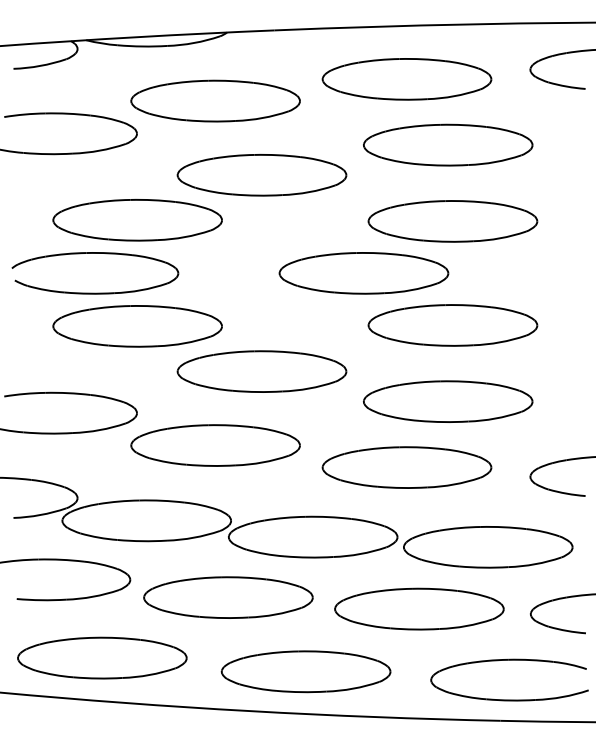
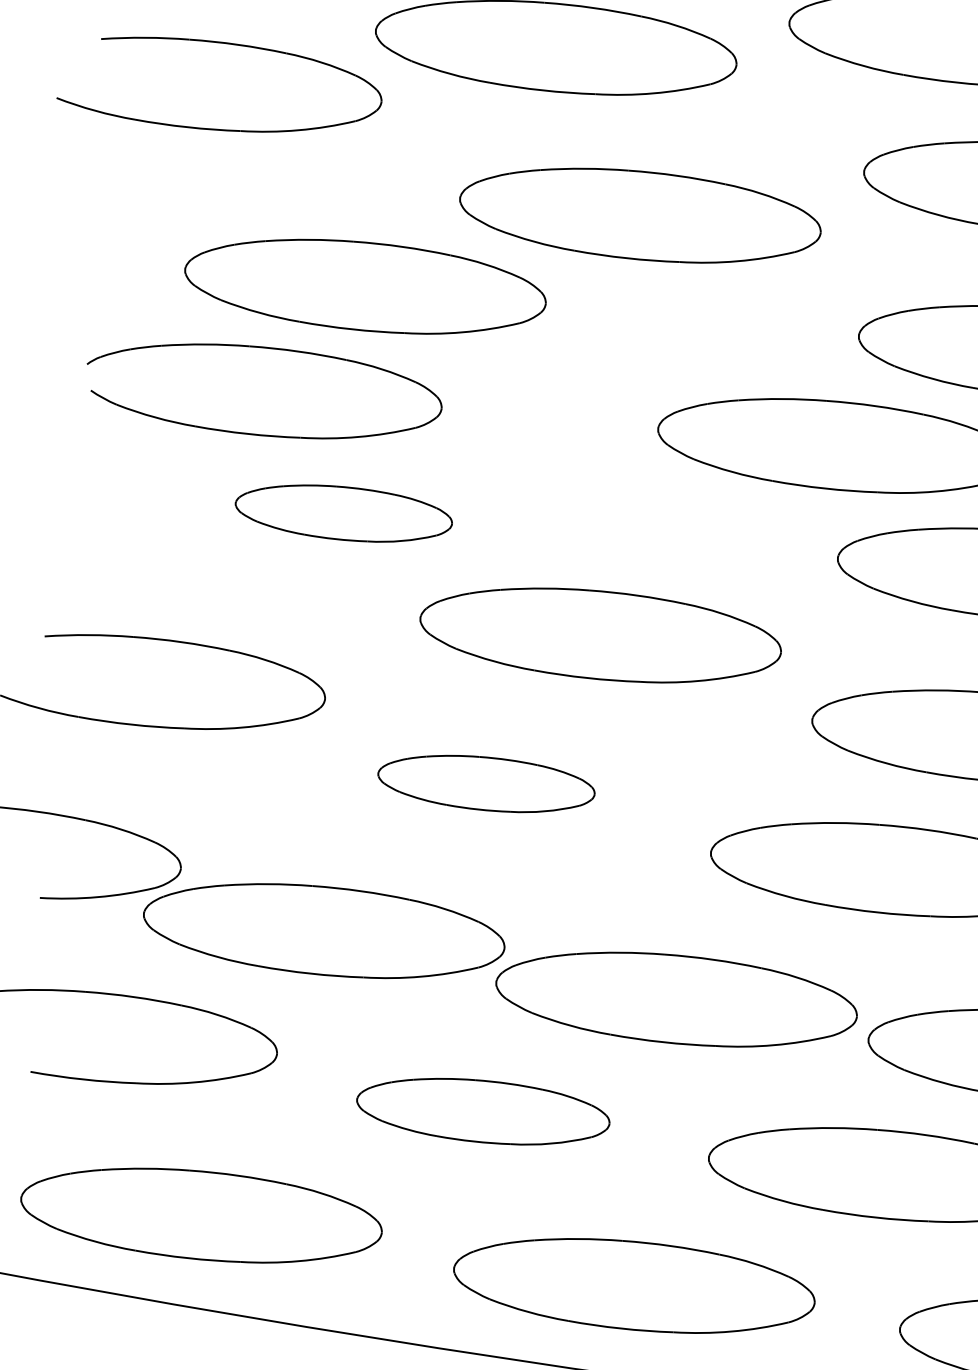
part: (137, 326) -> (343, 513), size x0.6
part: (215, 445) -> (486, 783), size x0.6
part: (228, 597) -> (483, 1111), size x0.7

